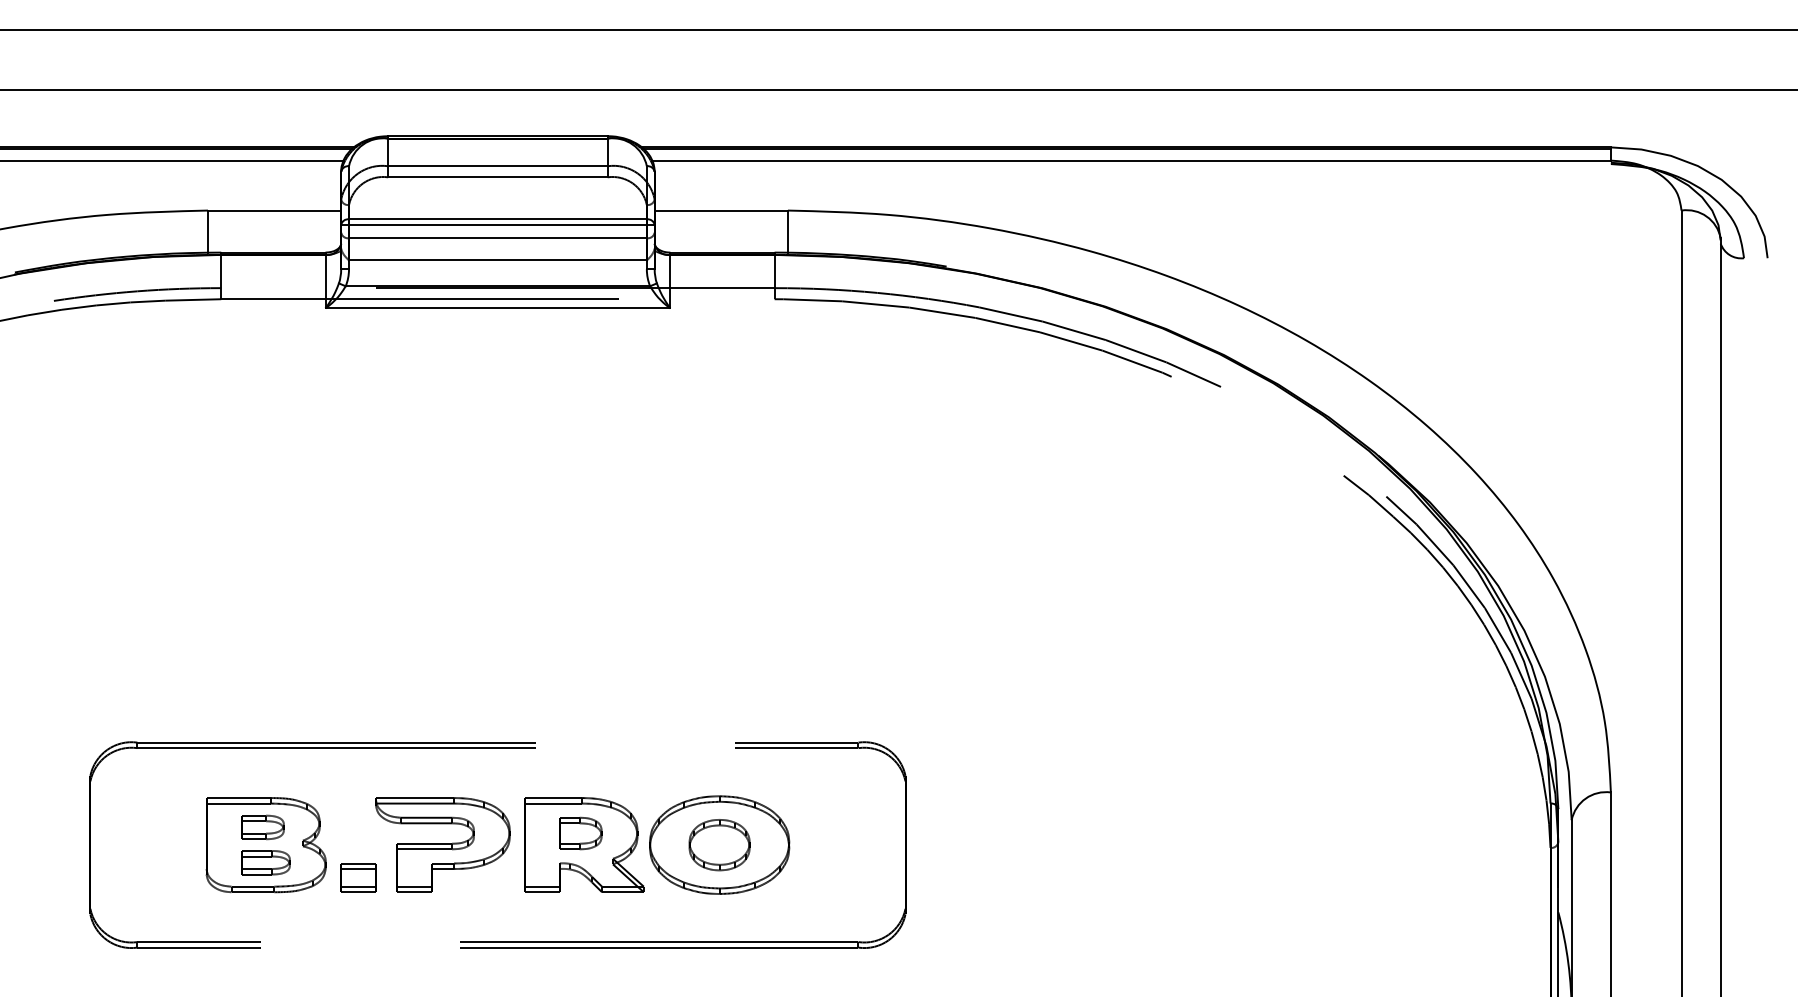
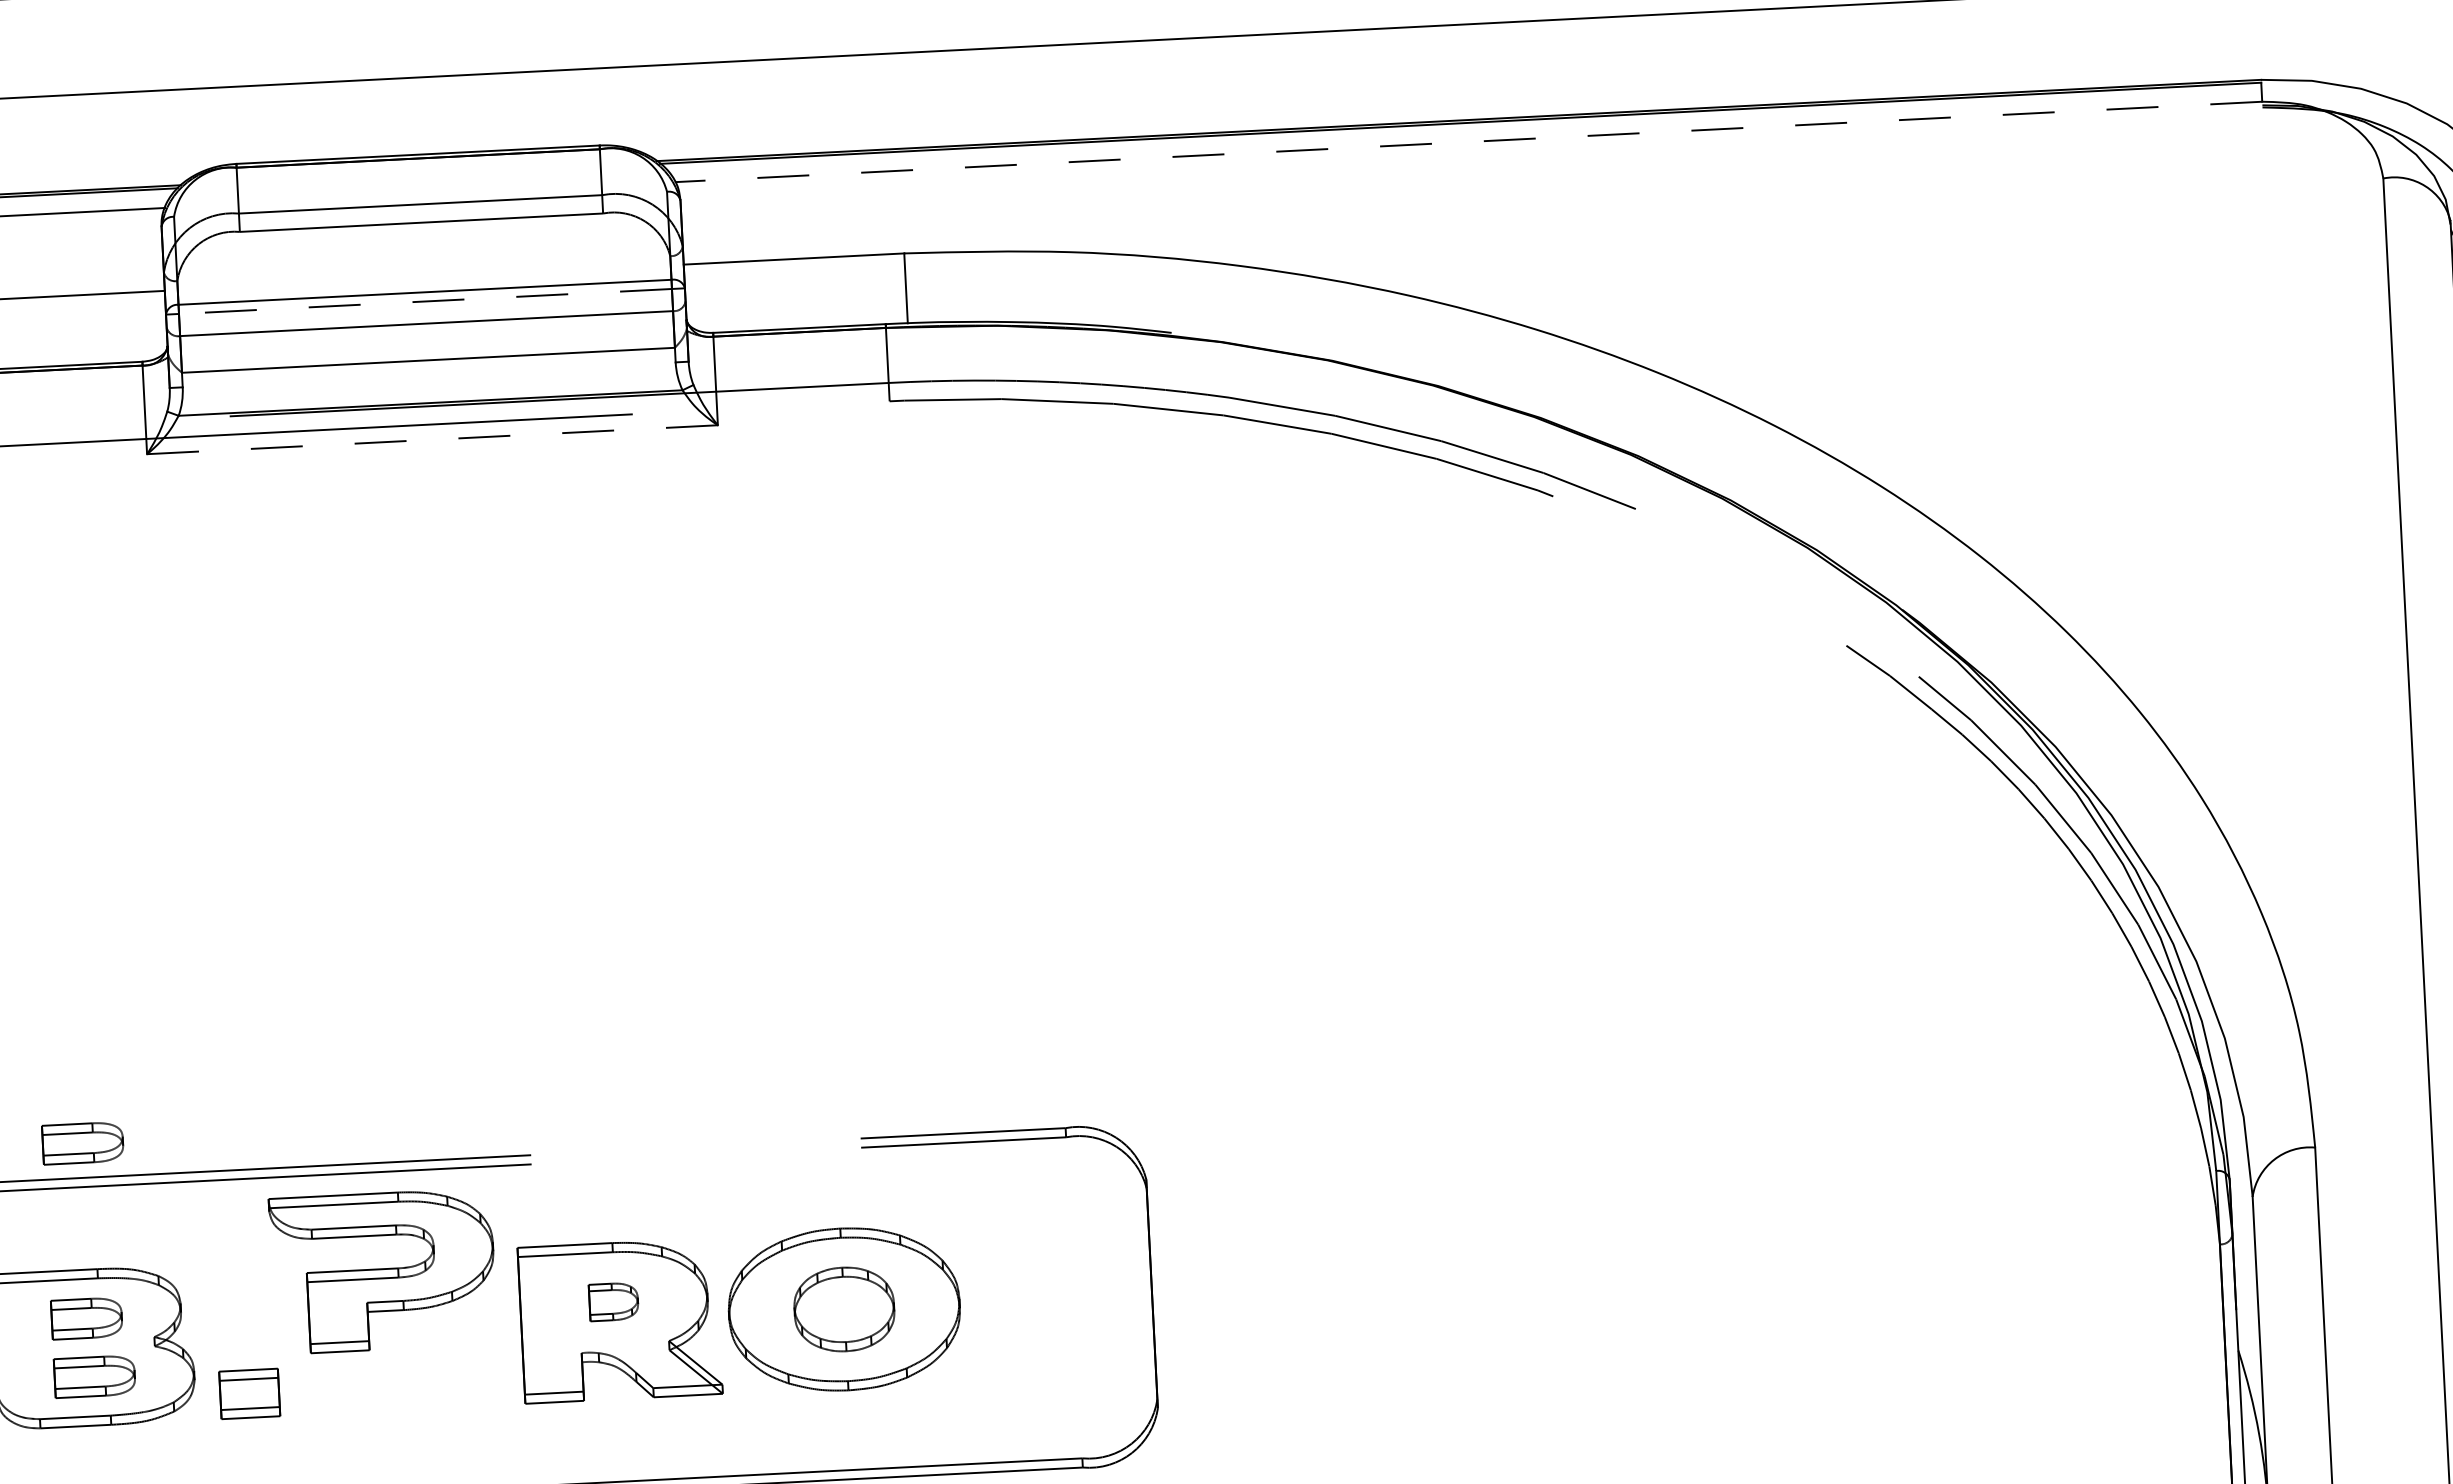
line: (1131, 160) -> (1468, 141), solid -> dashed
line: (497, 224) -> (424, 300), solid -> dashed
line: (497, 308) -> (431, 439), solid -> dashed
part: (265, 721) -> (82, 1142), added
part: (580, 833) -> (613, 1301), size x0.7
part: (442, 844) -> (382, 1270), moved

